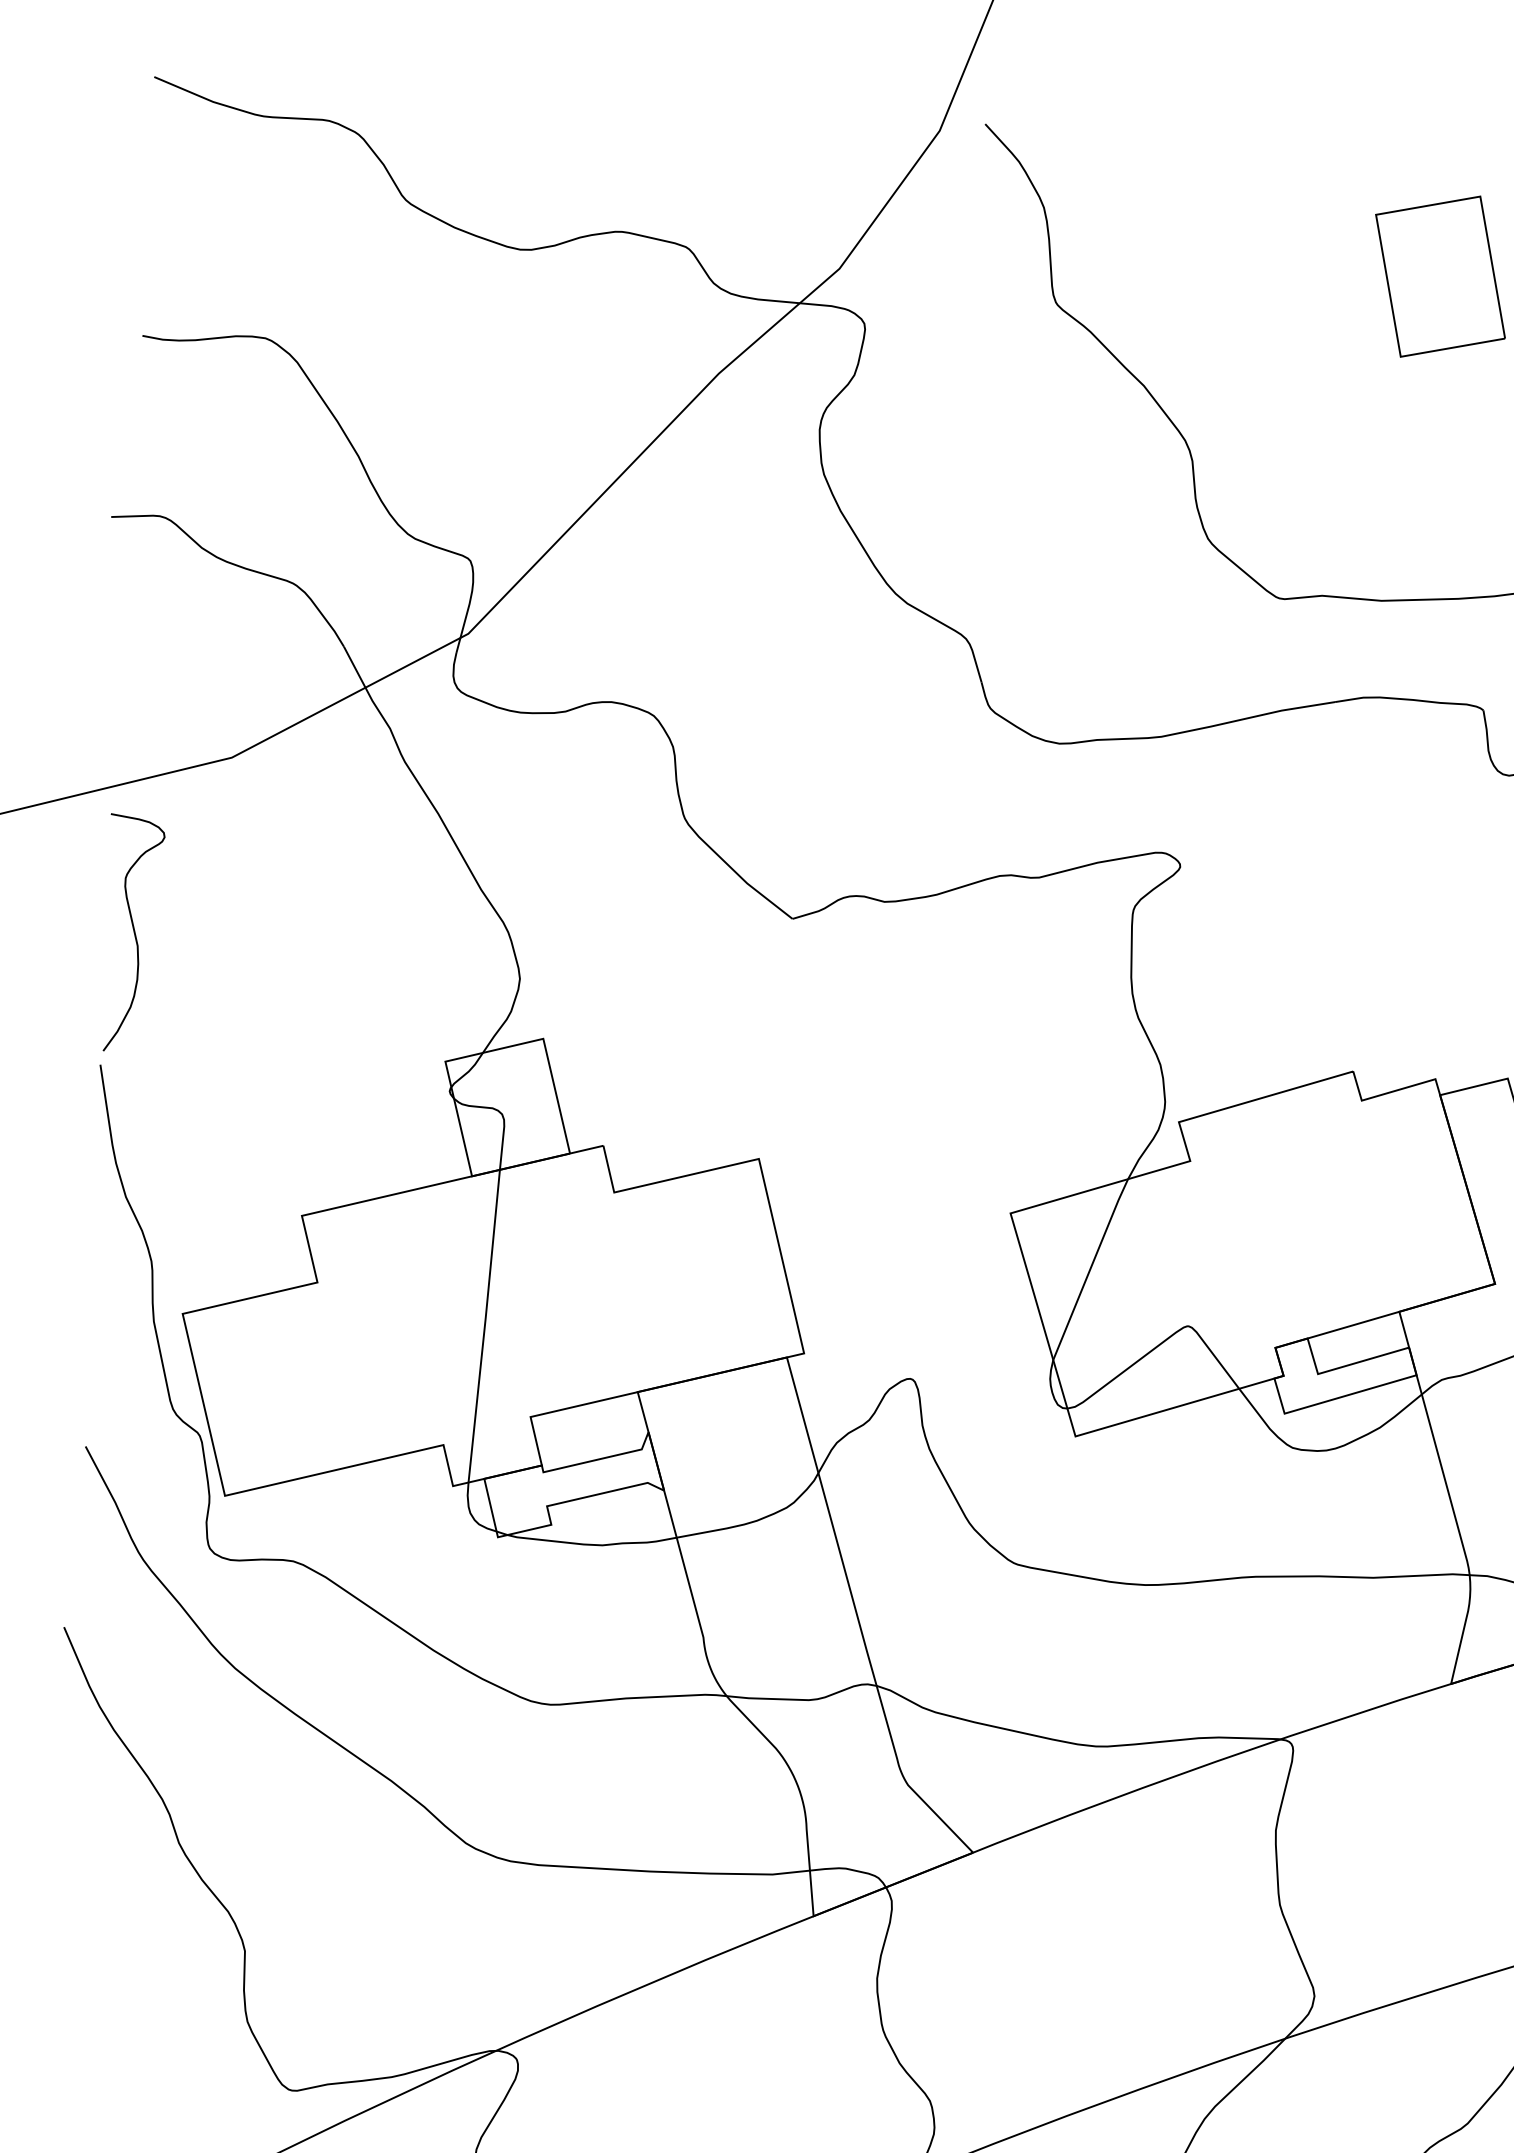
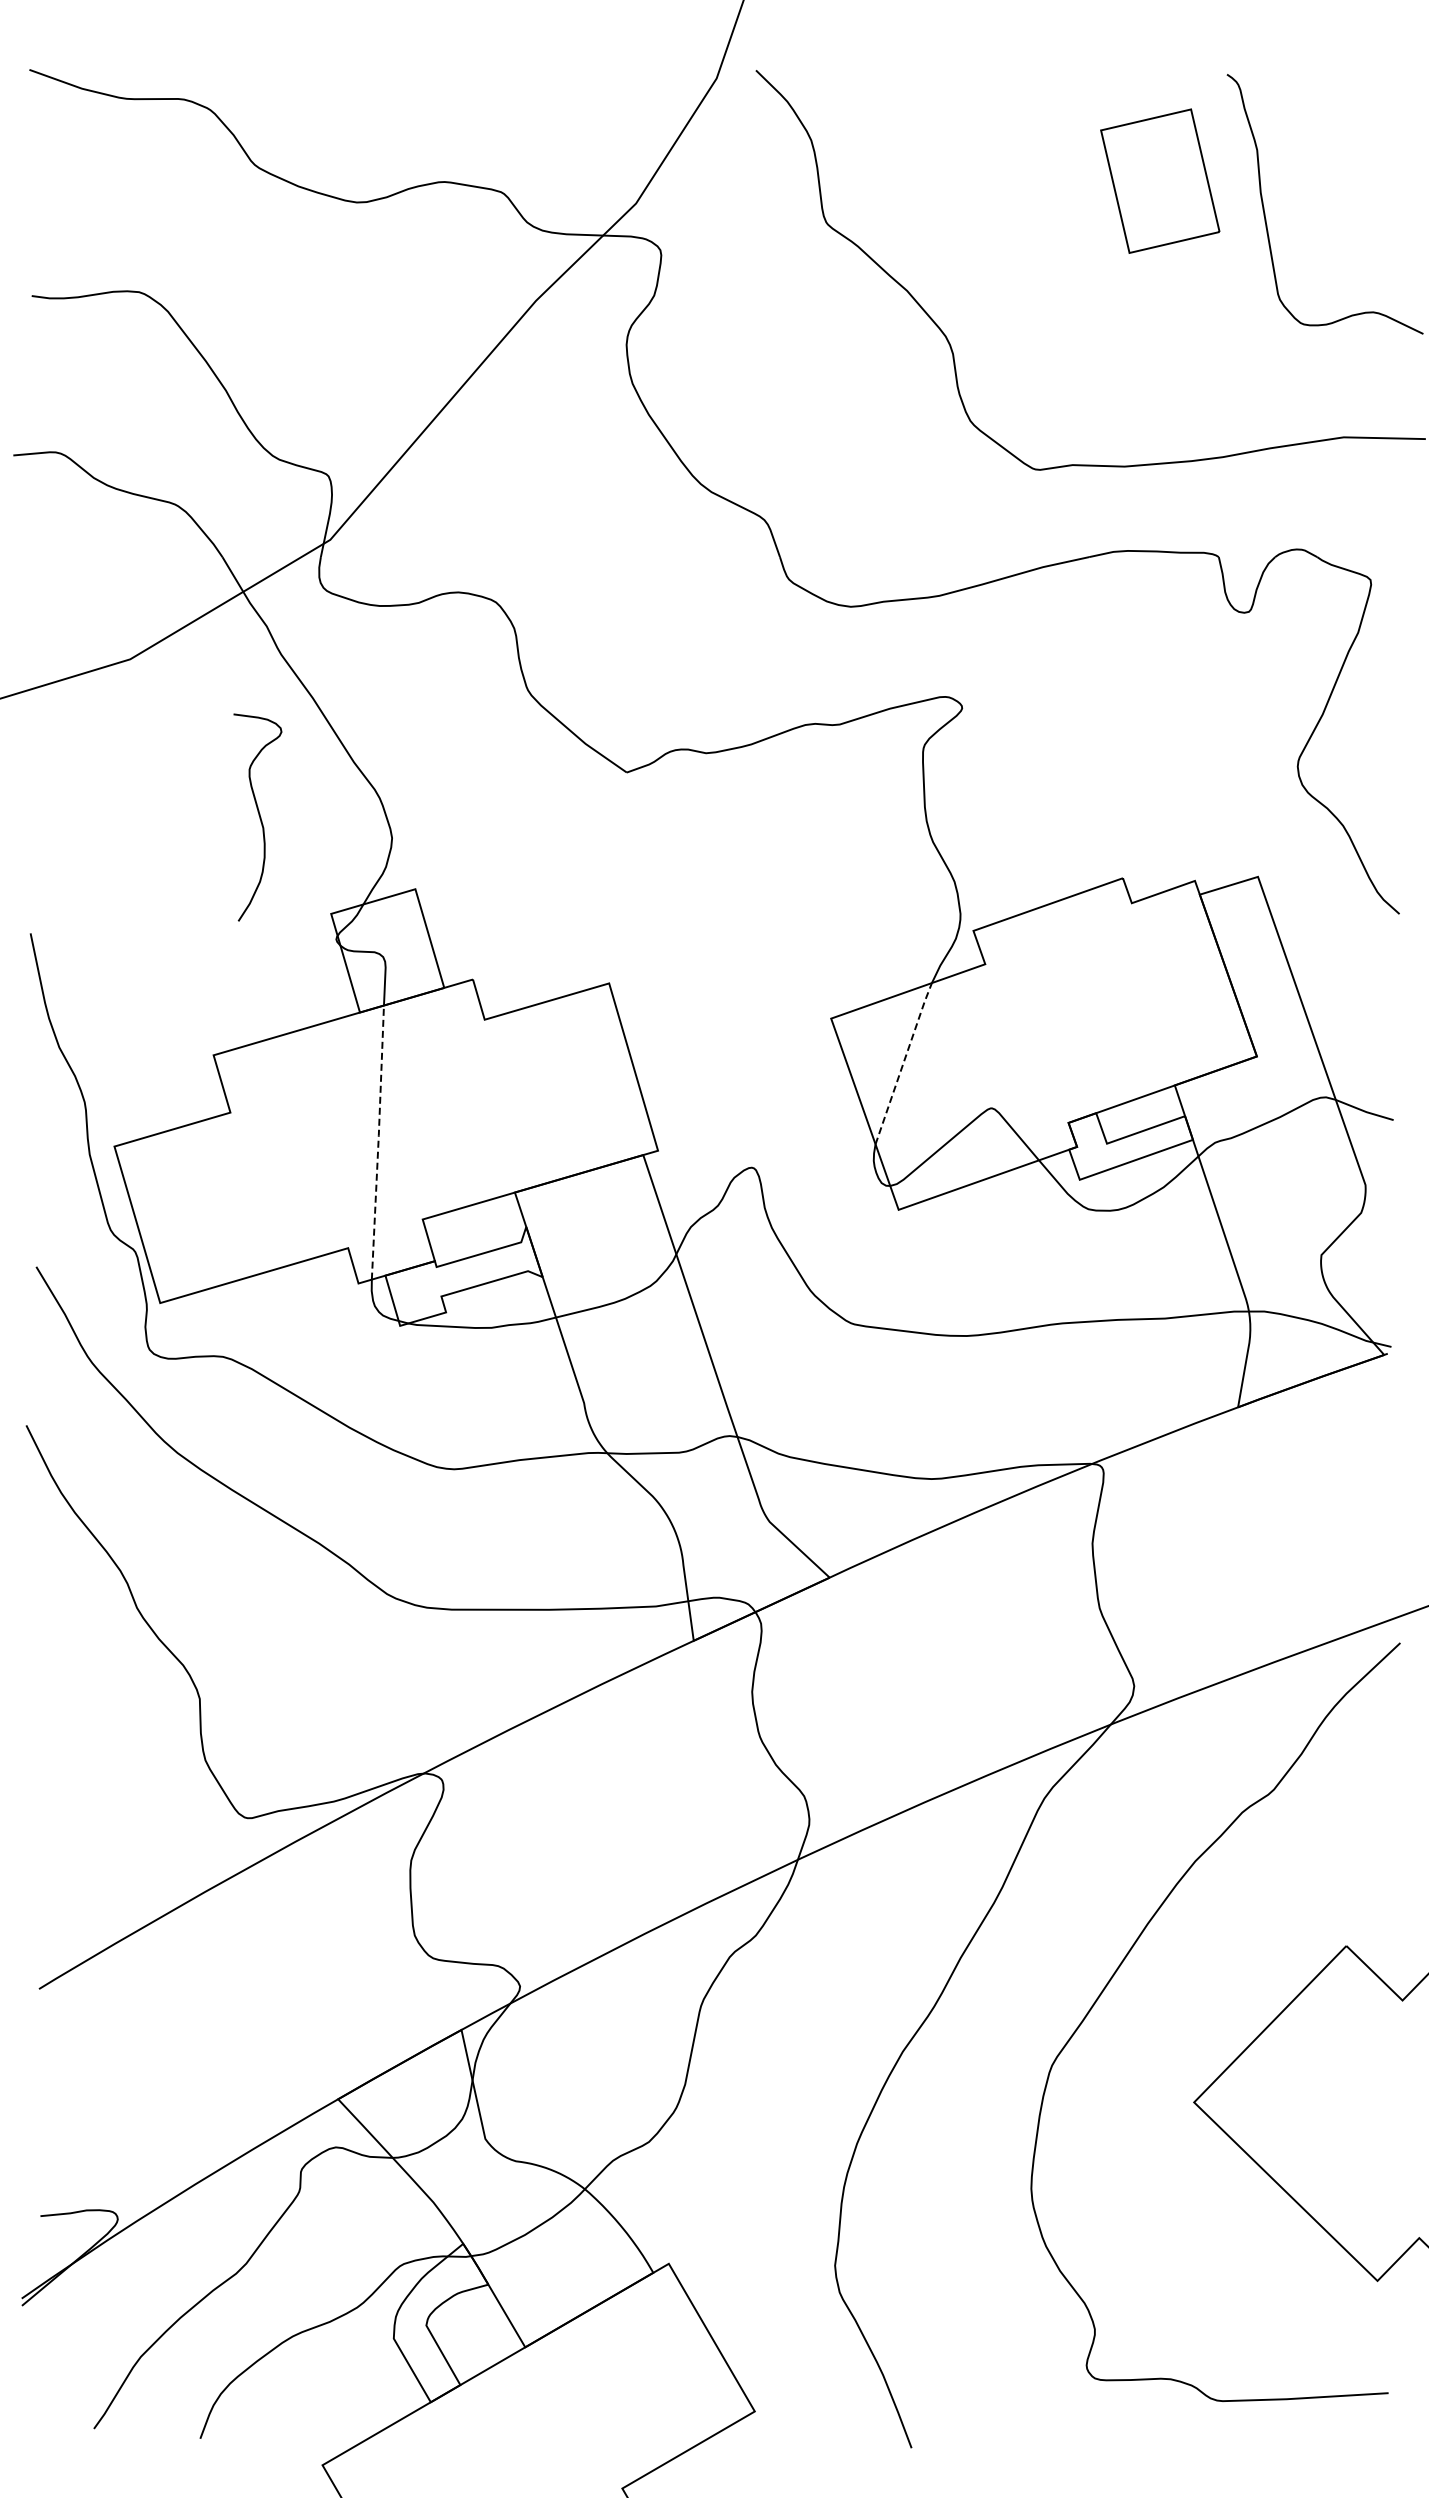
curve: (133, 933) -> (259, 817), moved
line: (1090, 1268) -> (903, 1062), solid -> dashed
line: (484, 1326) -> (378, 1142), solid -> dashed

